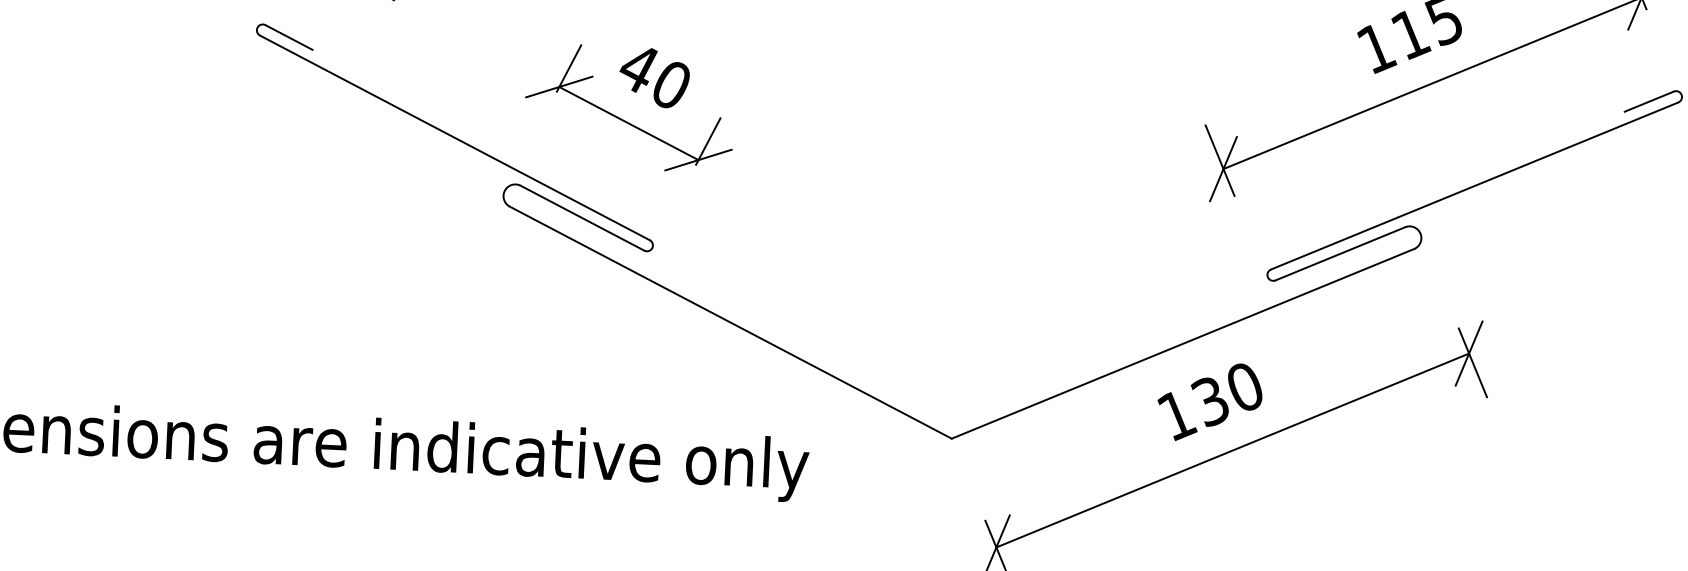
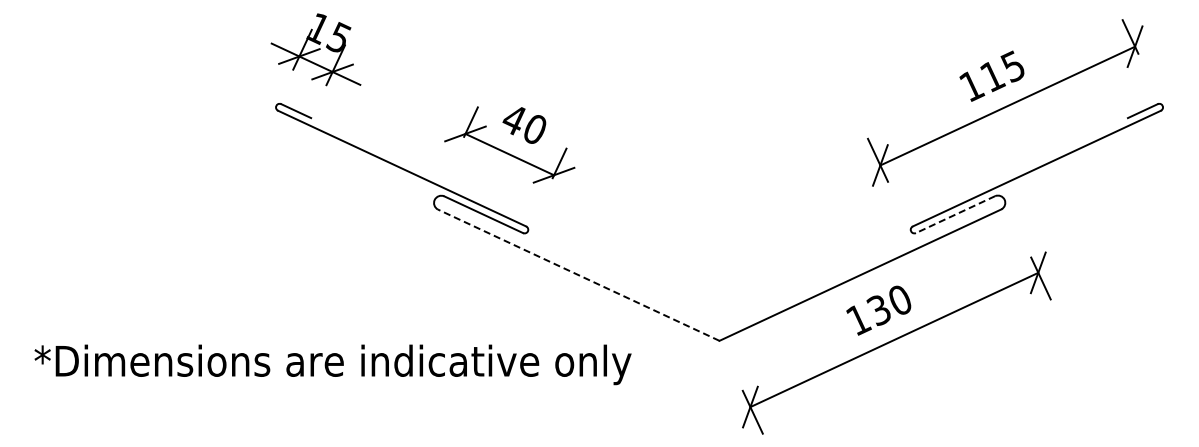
line: (1340, 253) -> (955, 214), solid -> dashed
line: (730, 321) -> (578, 274), solid -> dashed

